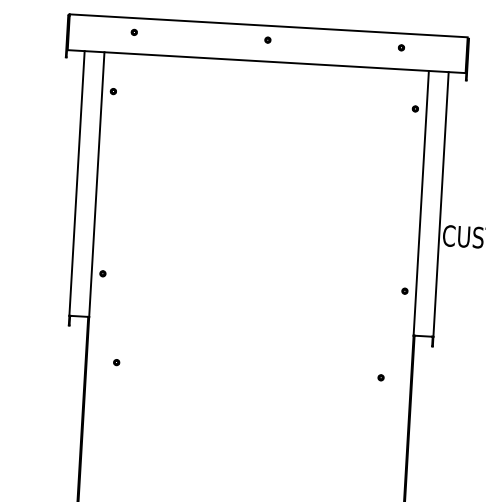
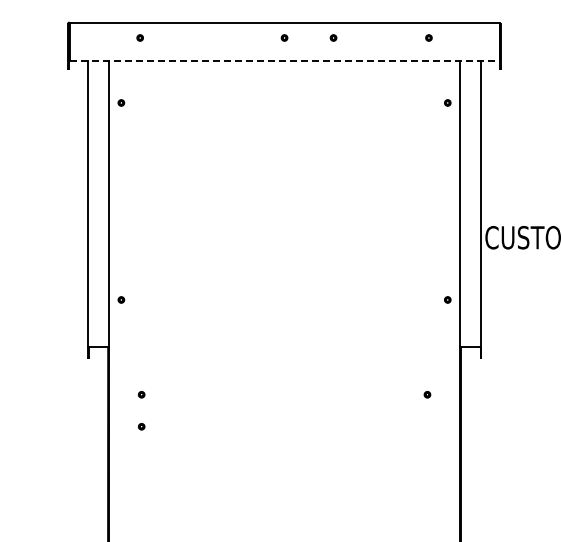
part: (313, 42) -> (333, 37), added
line: (267, 61) -> (285, 61), solid -> dashed
part: (114, 391) -> (141, 426), added

